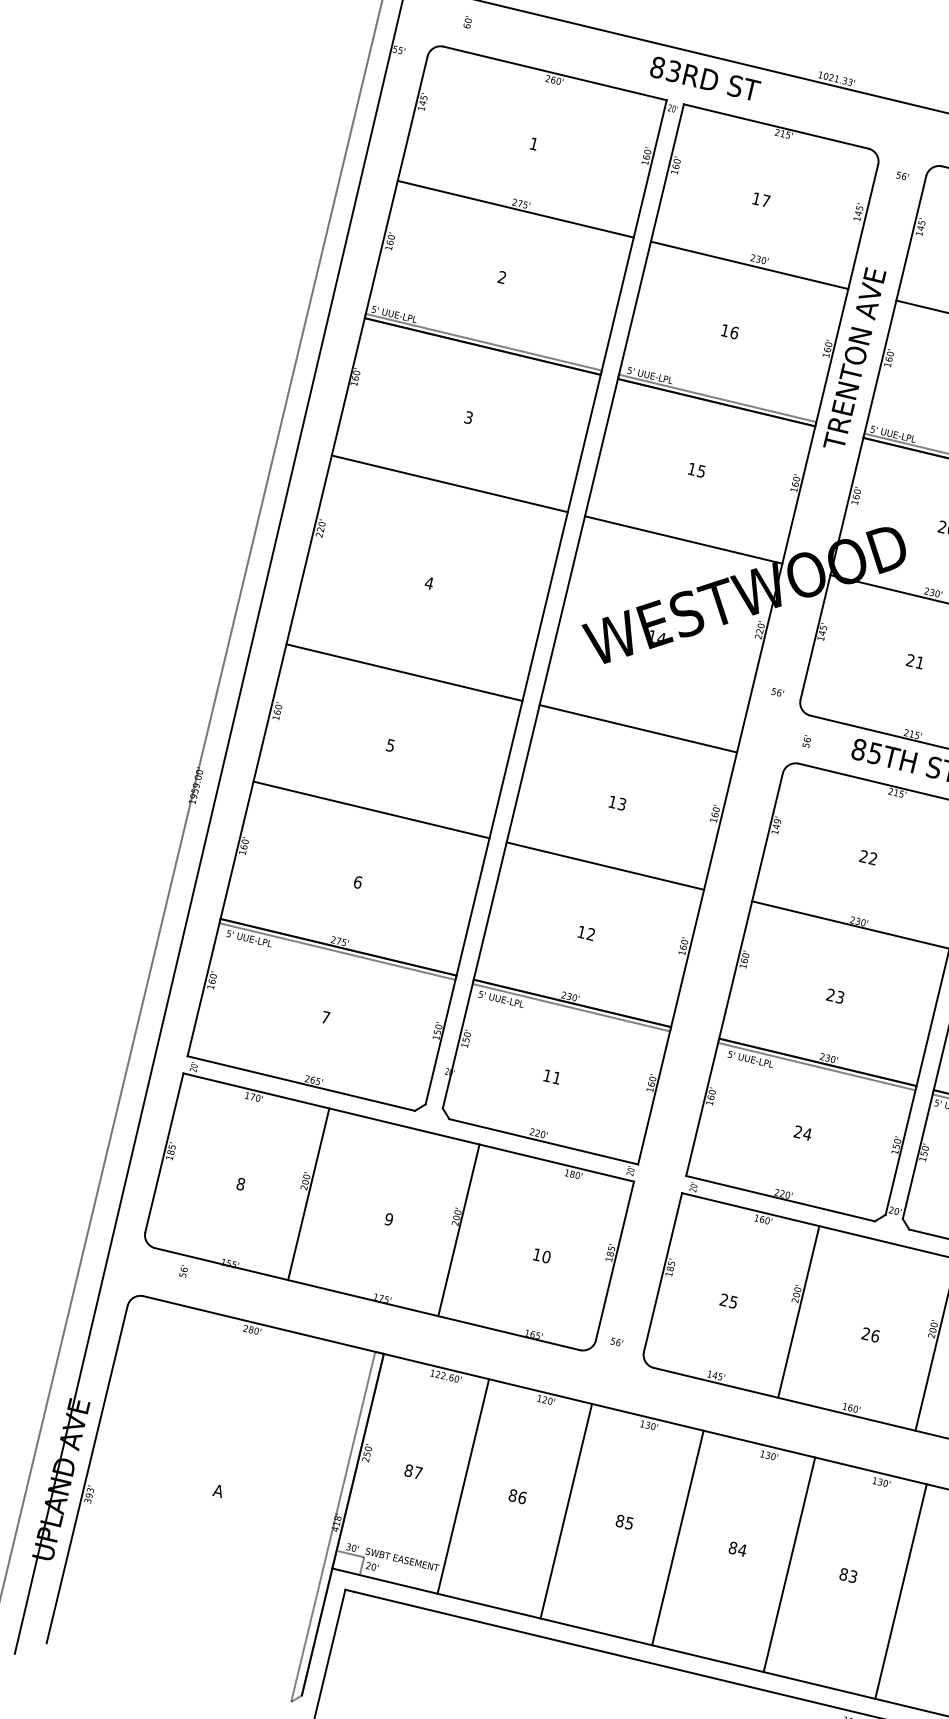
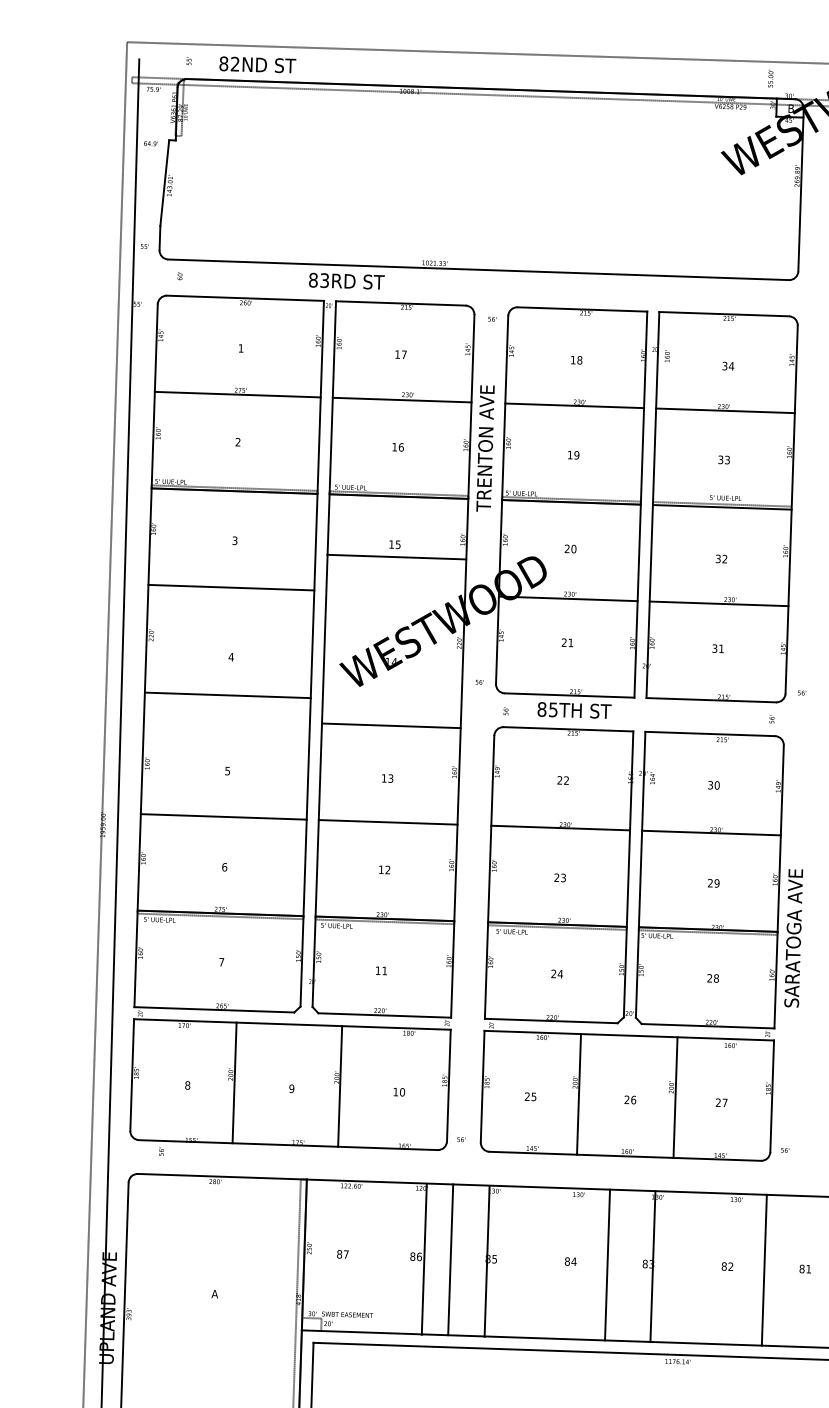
line: (683, 538) -> (396, 556), moved
line: (403, 672) -> (227, 695), moved
line: (462, 1486) -> (423, 1259), moved
line: (676, 1537) -> (486, 1261), moved
line: (900, 1591) -> (652, 1266), moved

